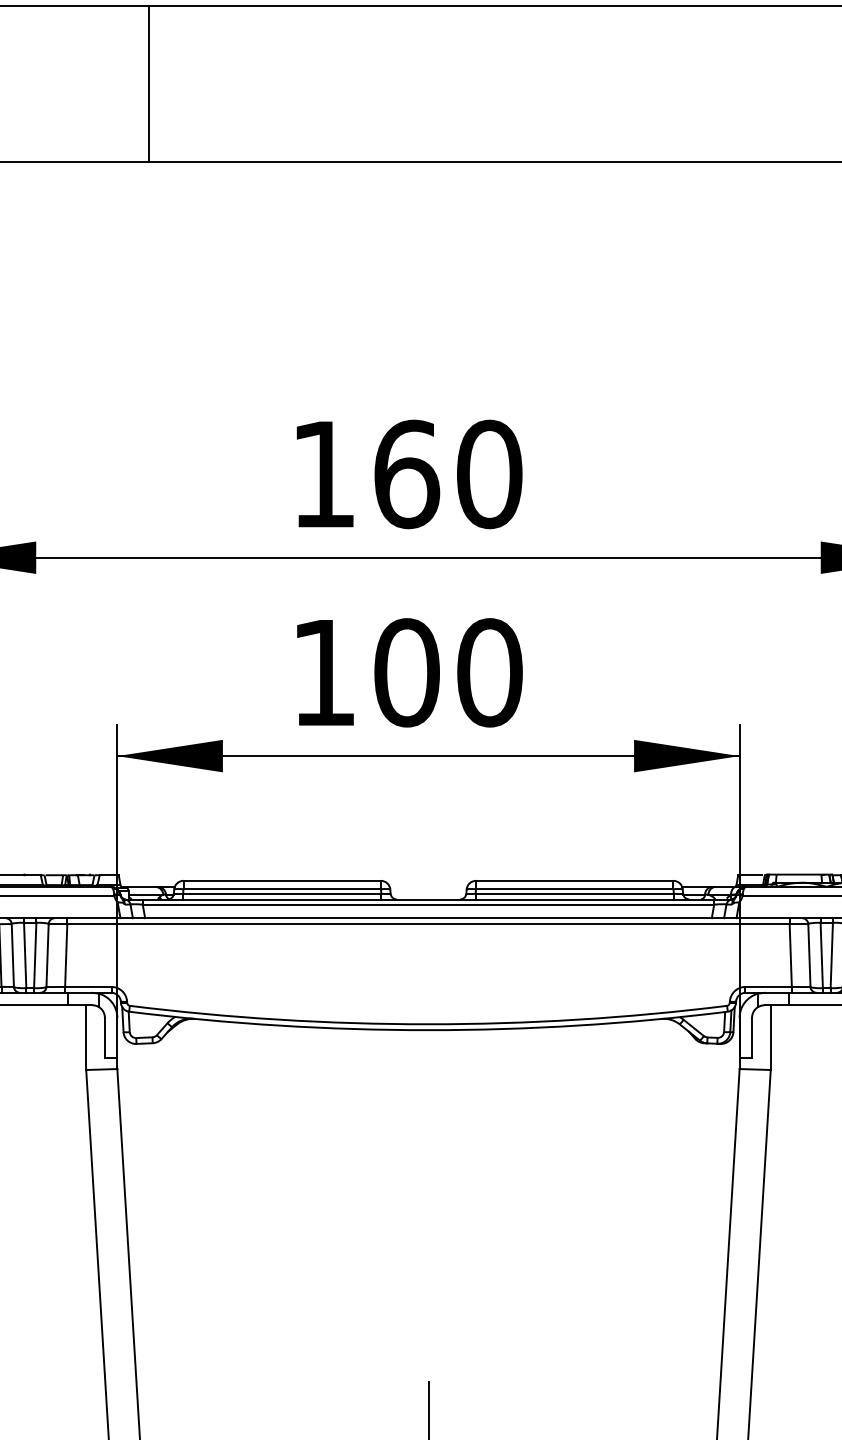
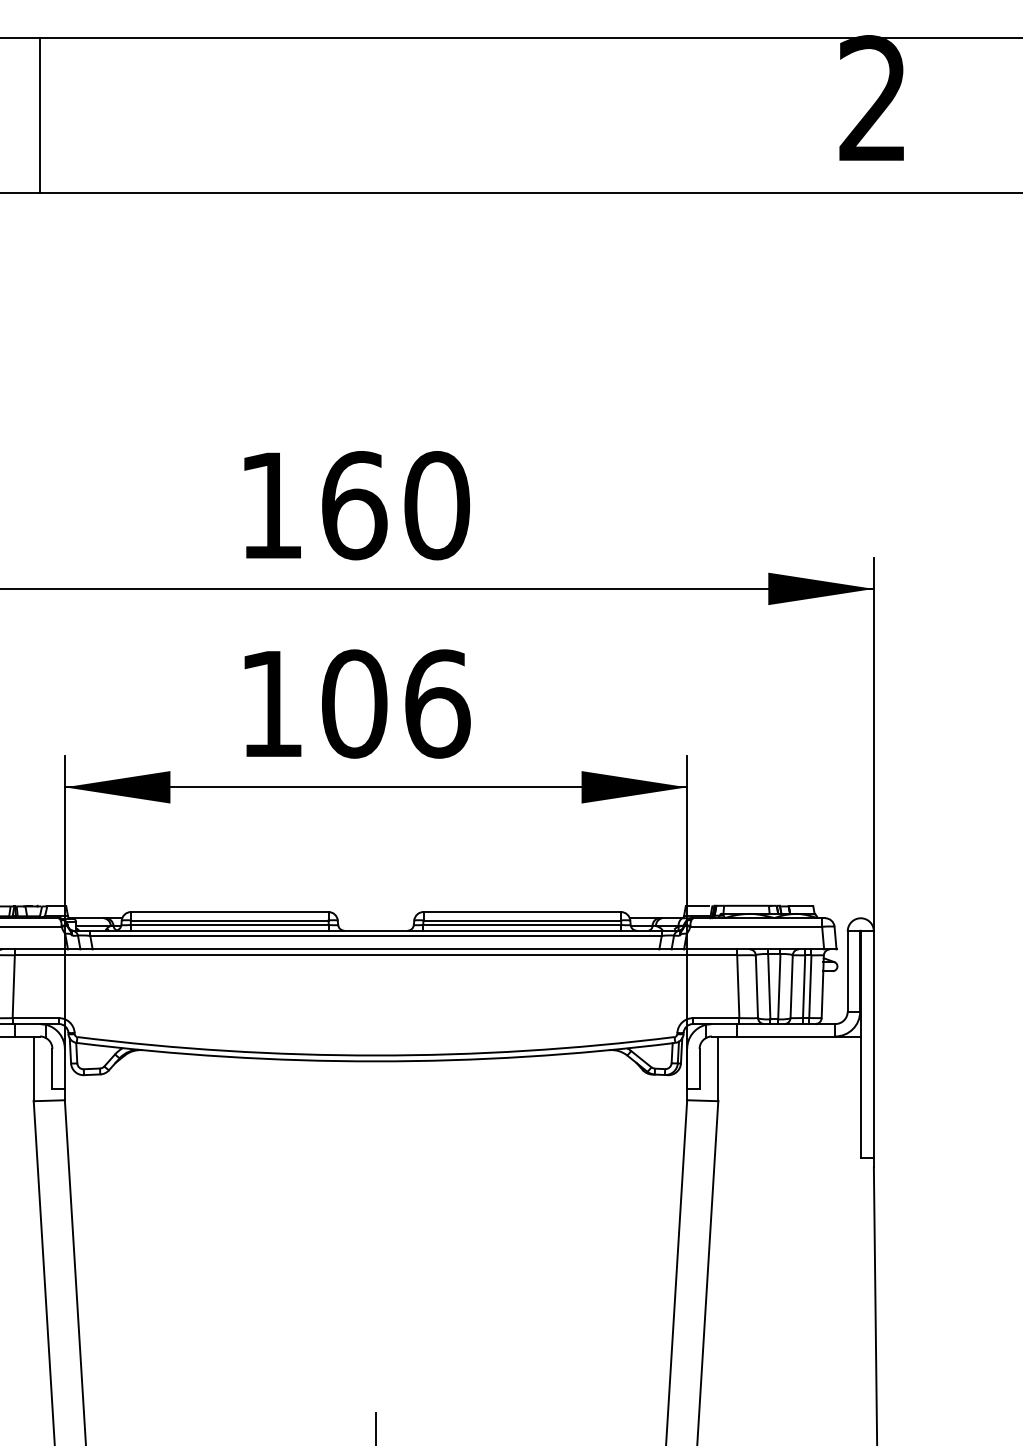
line: (148, 84) -> (39, 115), moved
text: (489, 672) -> (437, 703), 100 -> 106

